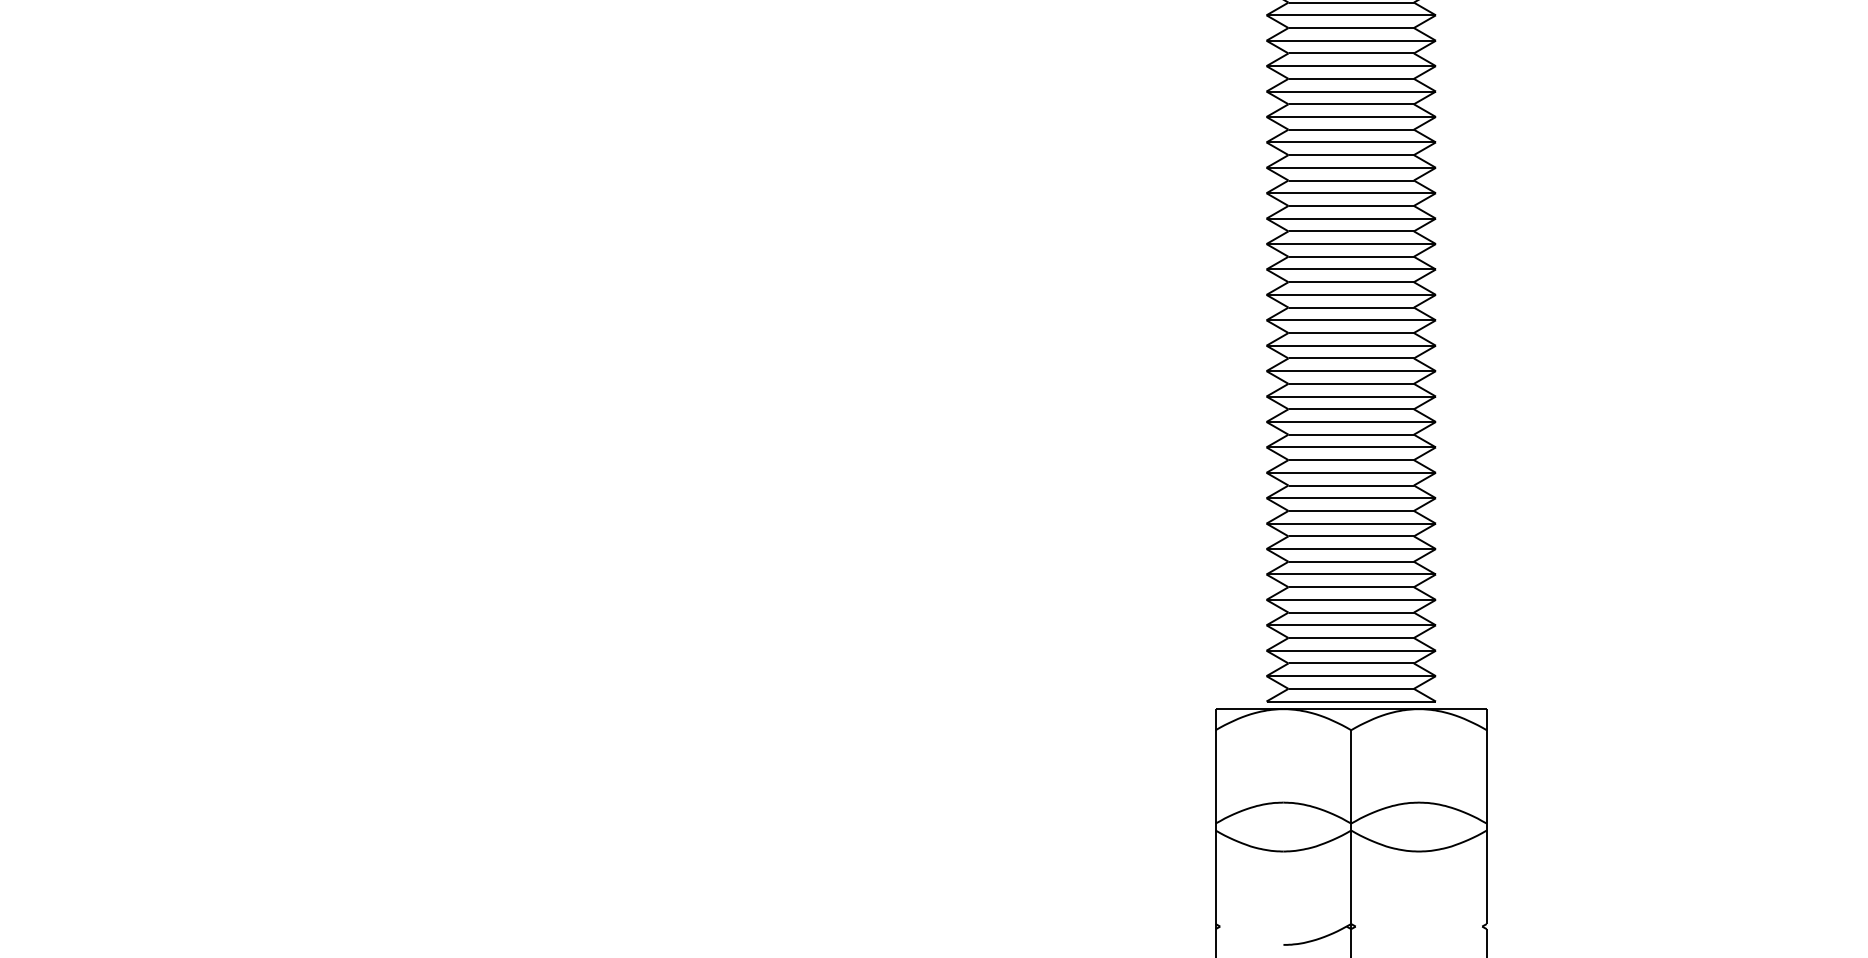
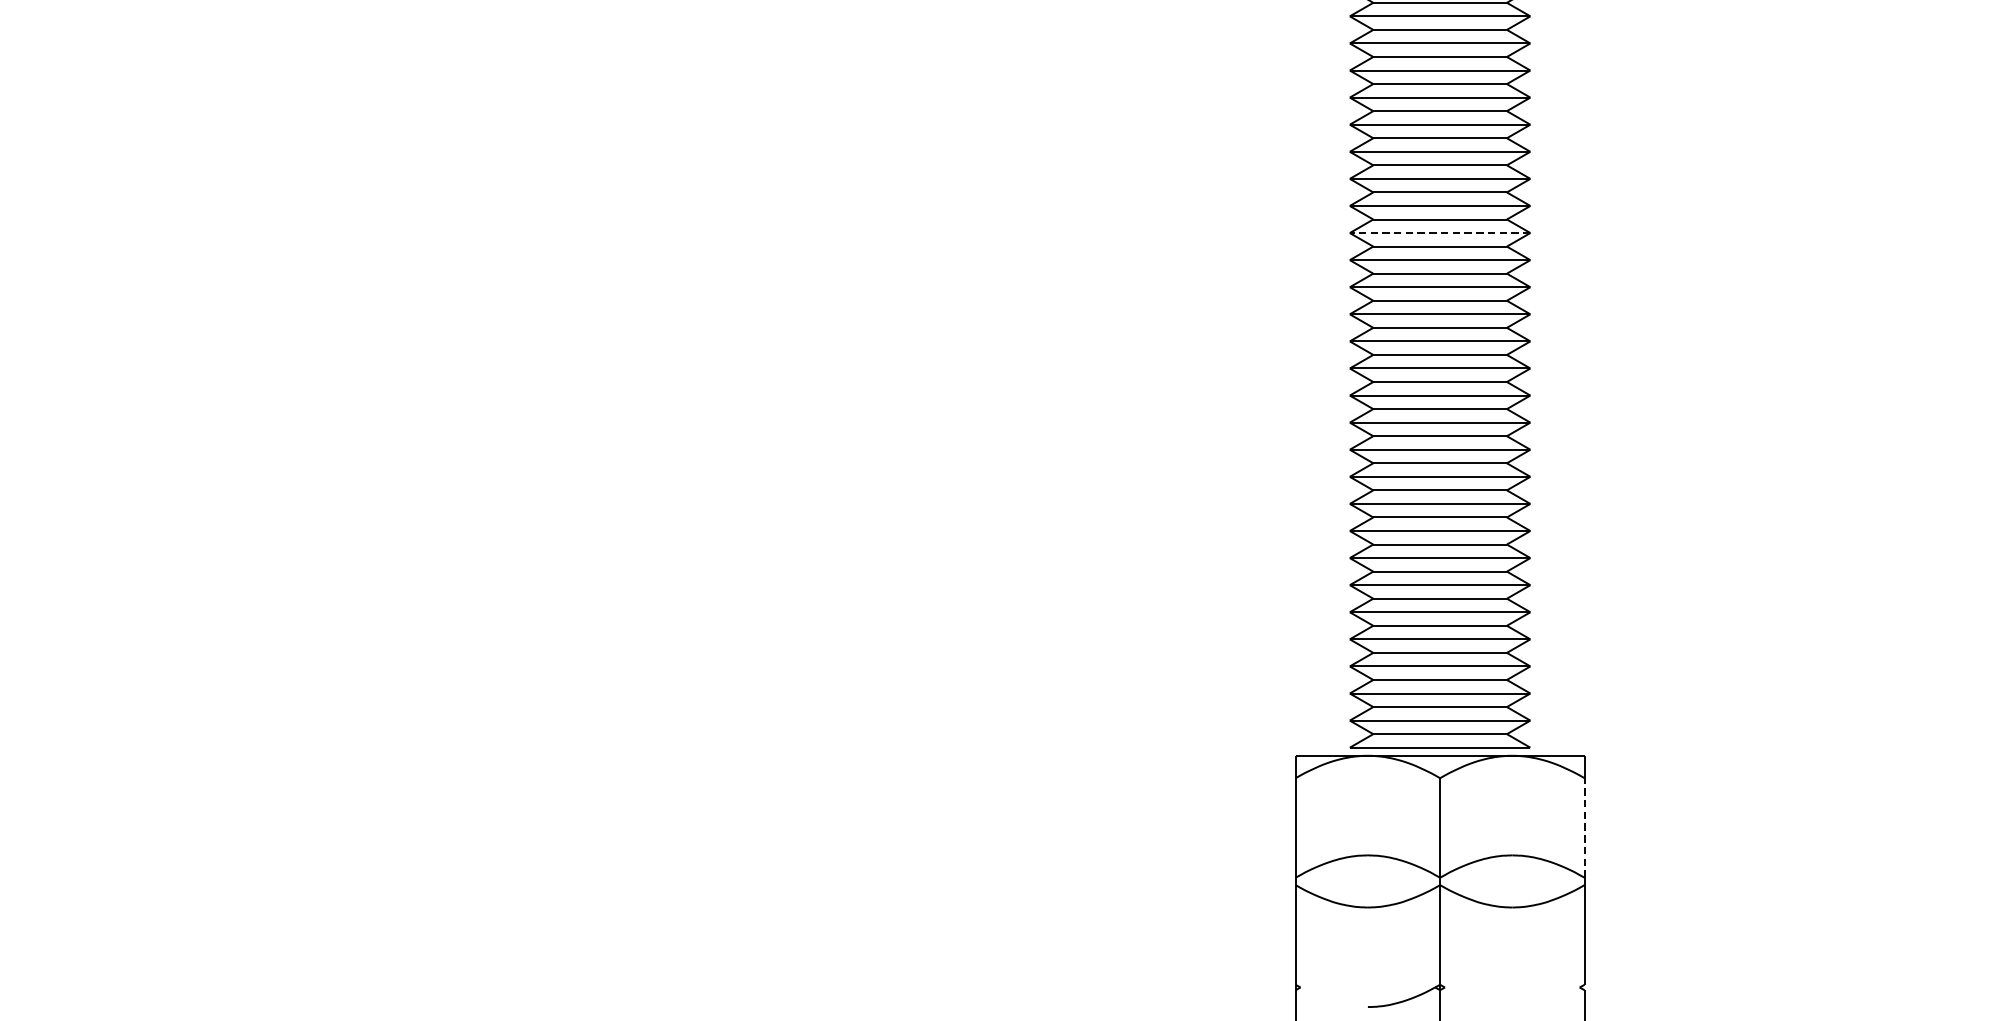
line: (1351, 218) -> (1440, 232), solid -> dashed
line: (1486, 776) -> (1584, 827), solid -> dashed

